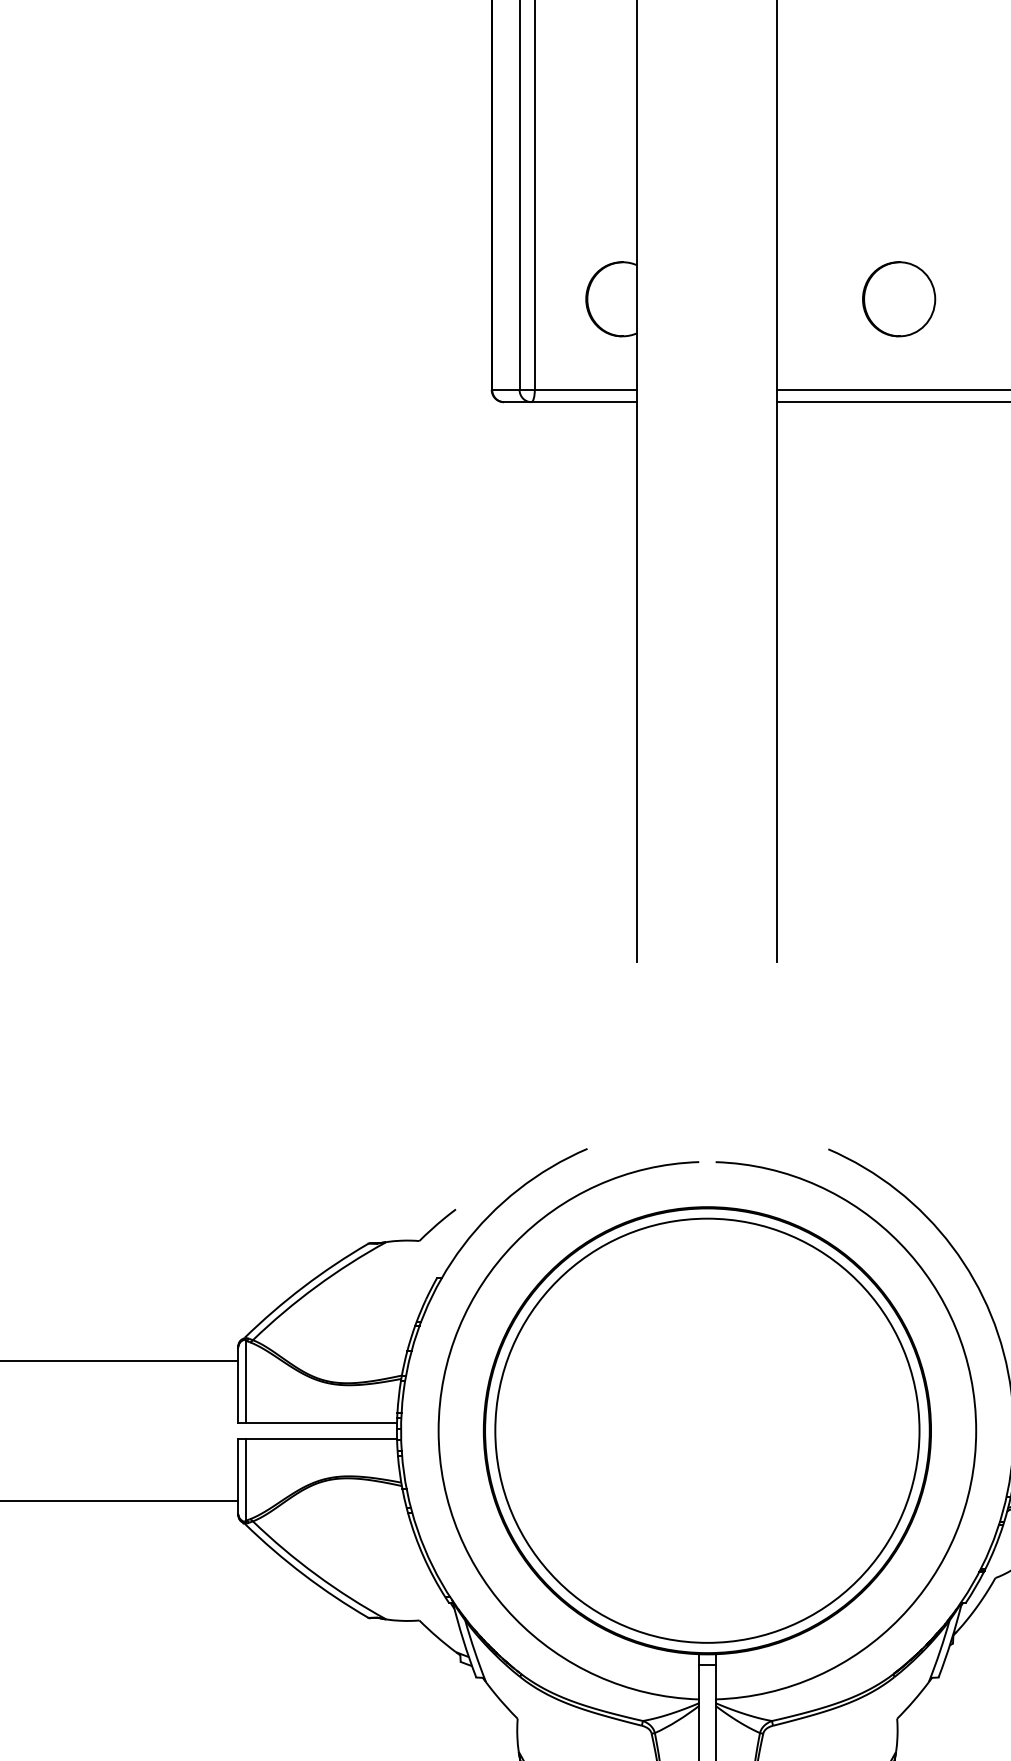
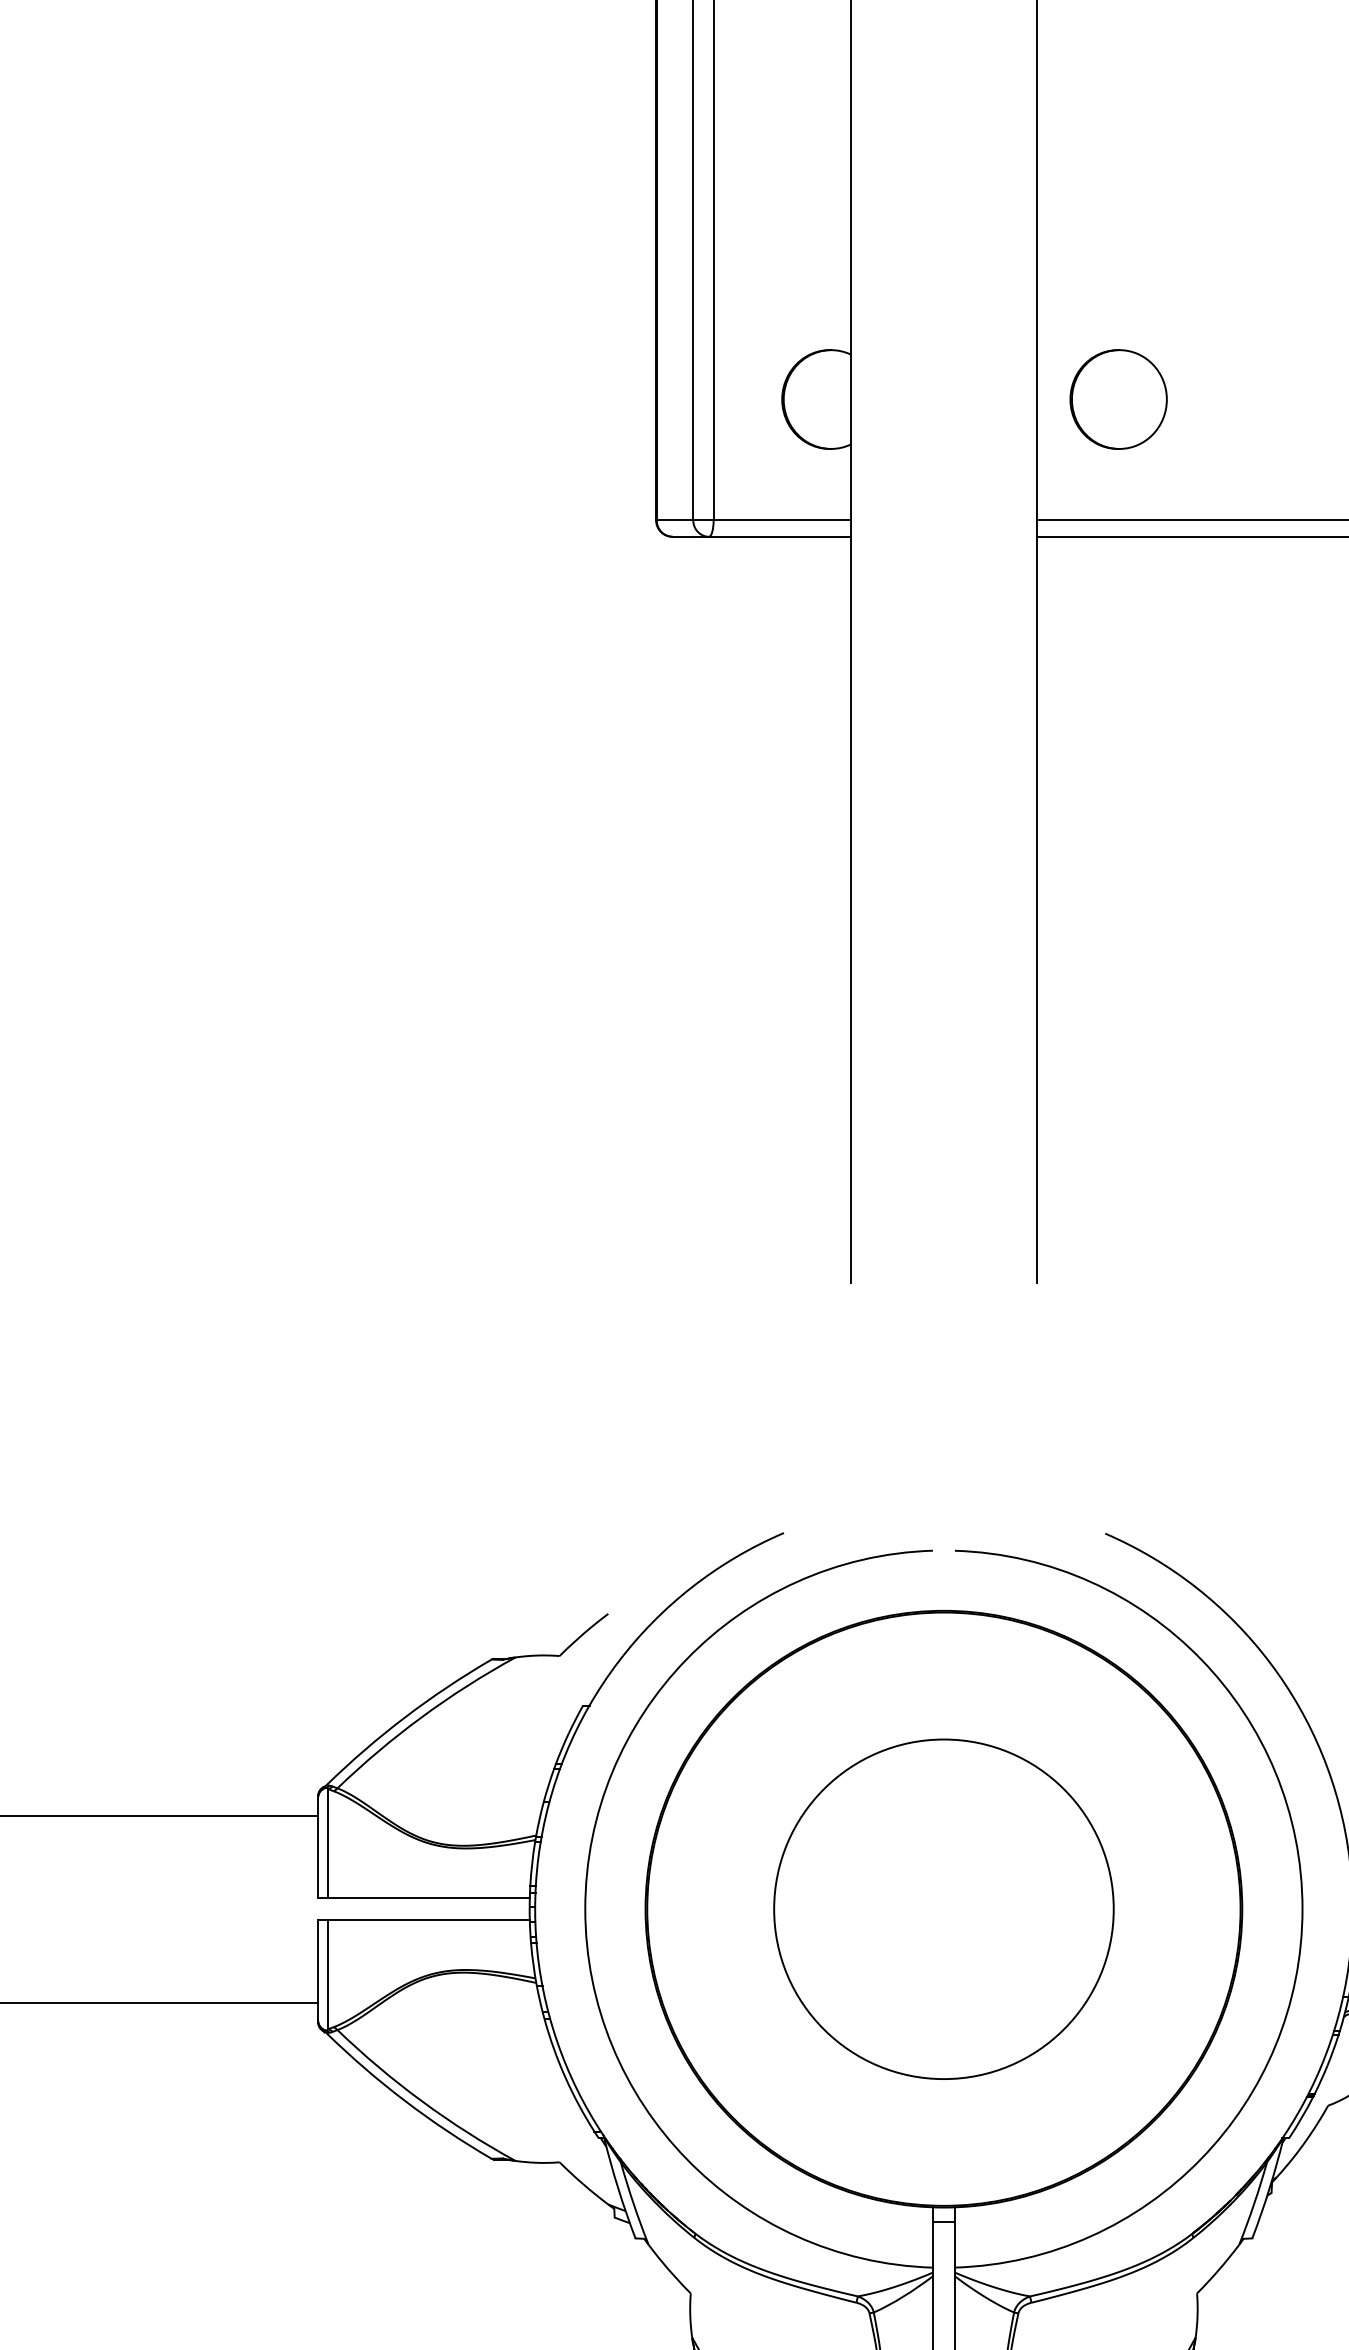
part: (898, 299) -> (1118, 399), moved
circle: (707, 1431) -> (943, 1909), size x0.6

